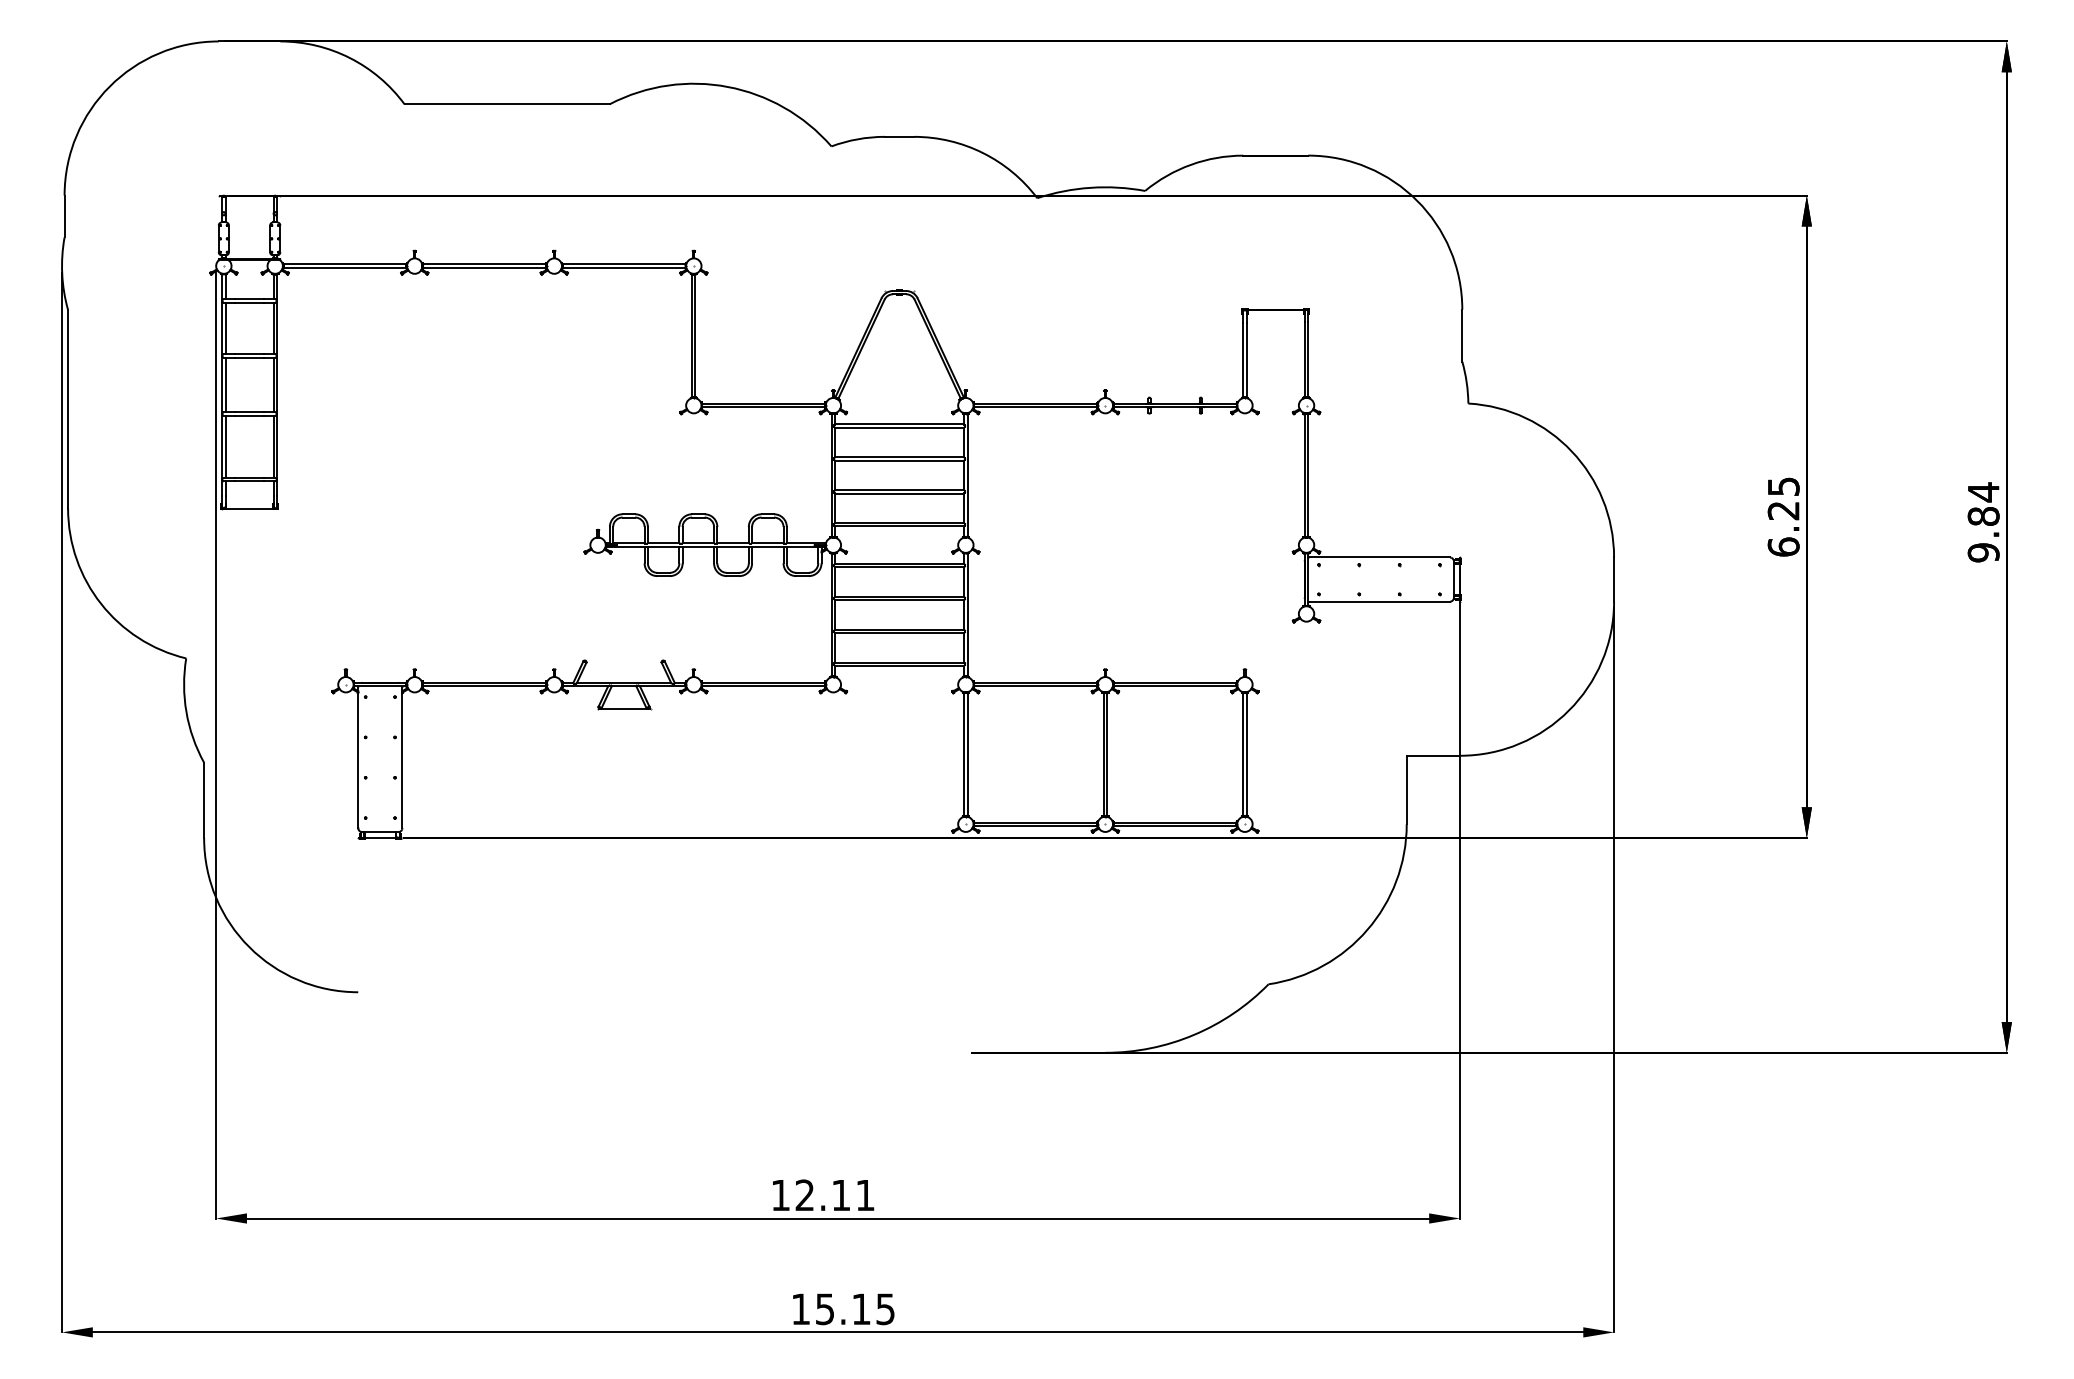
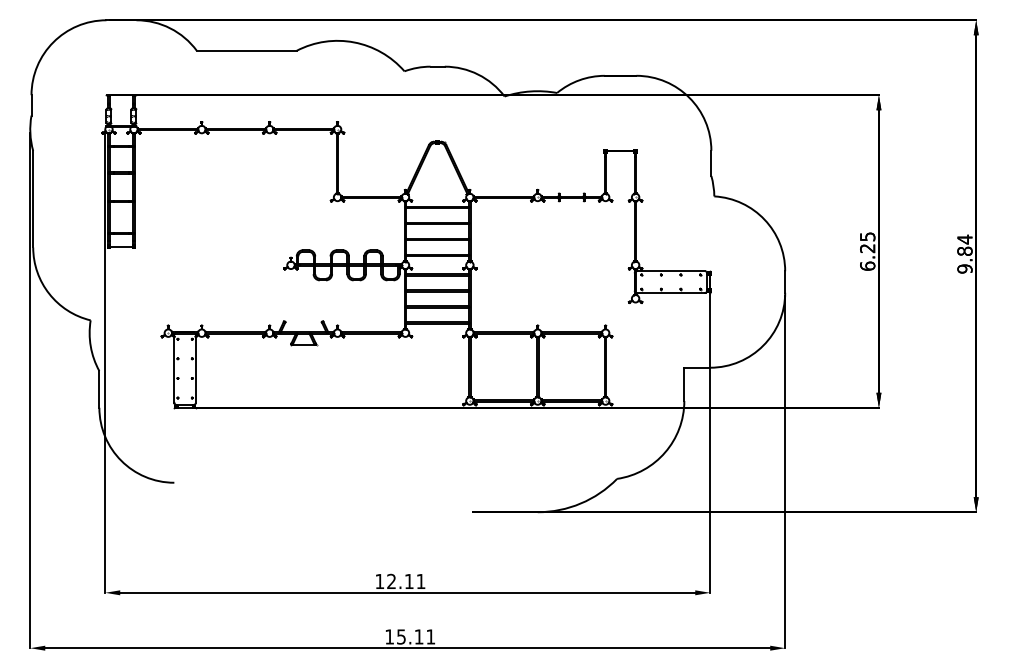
text: (884, 1308) -> (430, 636), 15.15 -> 15.11

